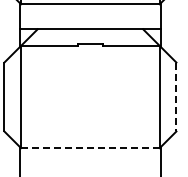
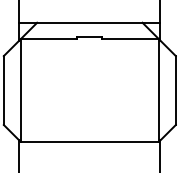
line: (176, 97) -> (175, 91), dashed -> solid
line: (90, 148) -> (89, 142), dashed -> solid

